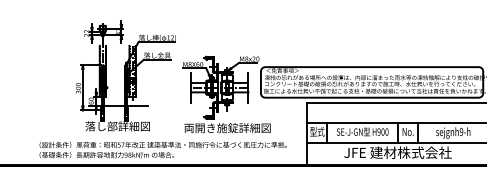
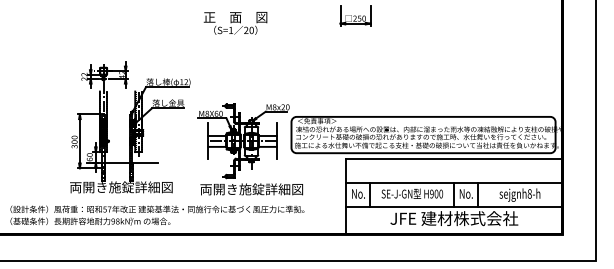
text: (117, 126) -> (121, 187), 落し部詳細図 -> 両開き施錠詳細図
text: (317, 131) -> (358, 193), 型式 -> No.
text: (461, 131) -> (529, 193), sejgnh9-h -> sejgnh8-h
text: (163, 150) -> (157, 215), moved

